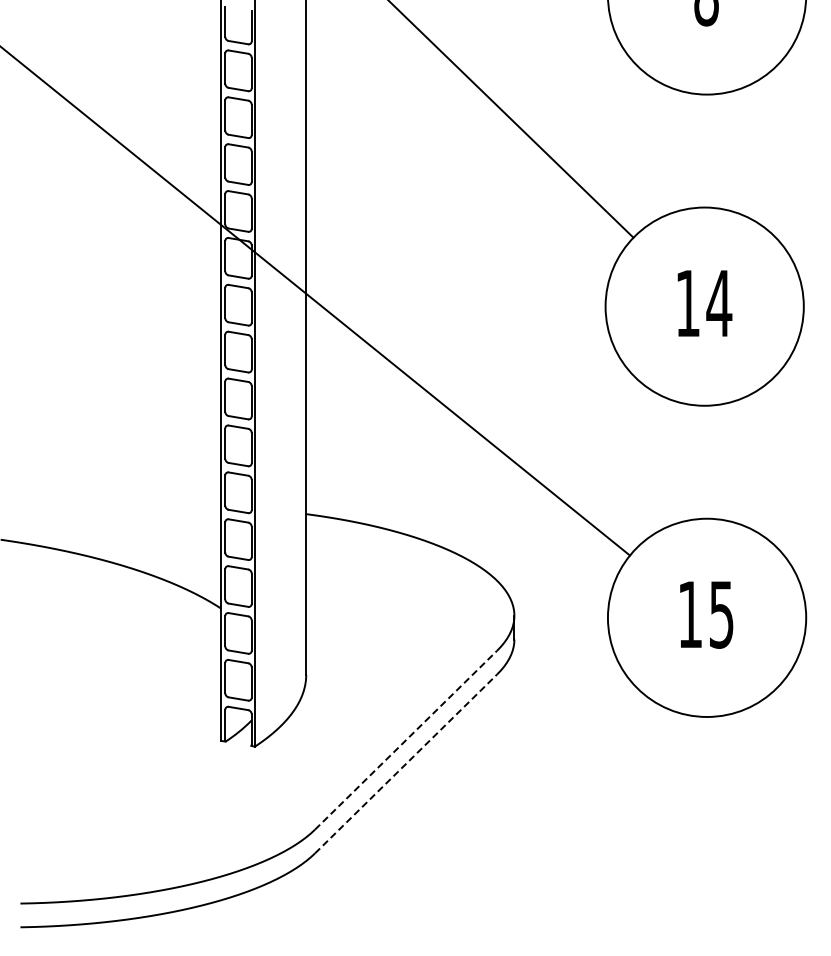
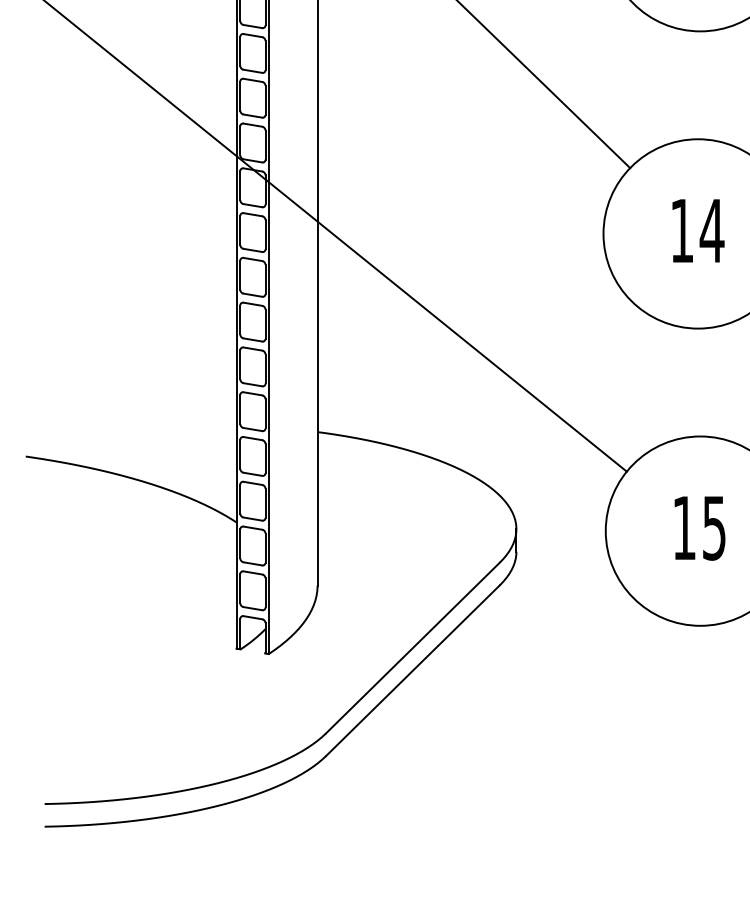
line: (406, 740) -> (413, 648), dashed -> solid
line: (406, 763) -> (413, 670), dashed -> solid

